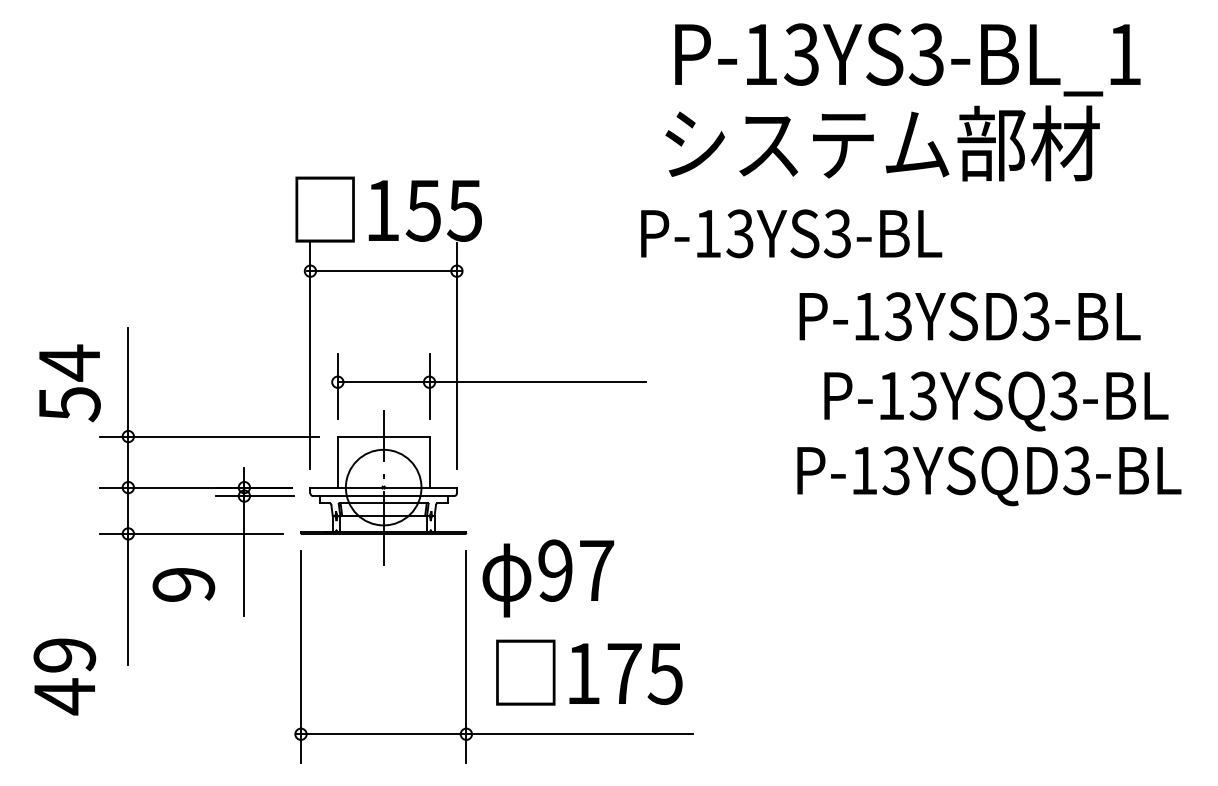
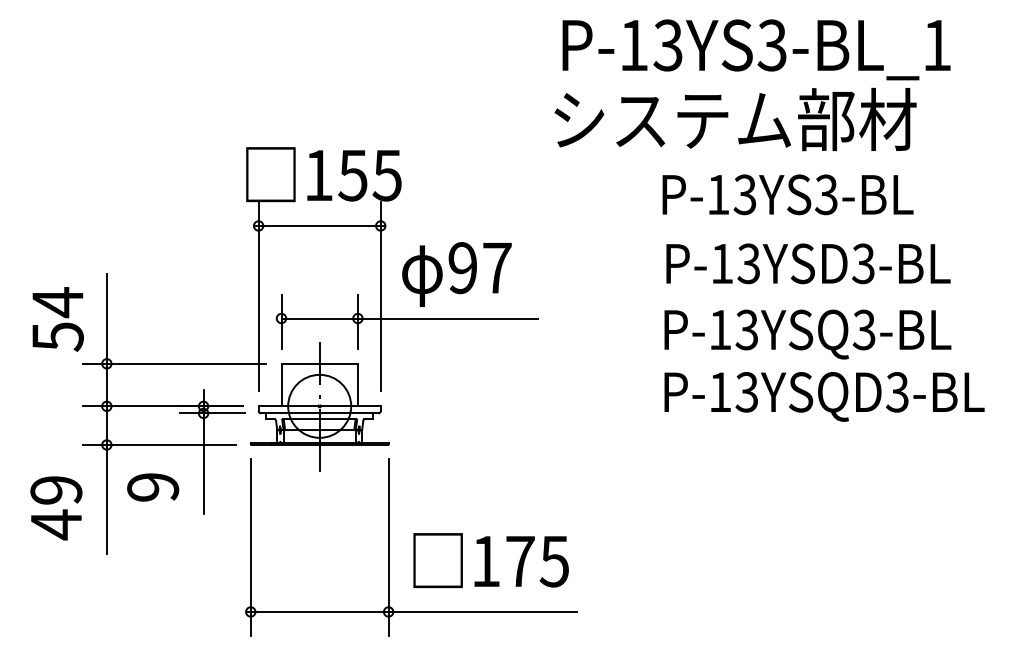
text: (791, 233) -> (787, 194), moved
text: (996, 401) -> (807, 334), moved
text: (548, 578) -> (457, 274), moved
text: (64, 676) -> (56, 507), moved

